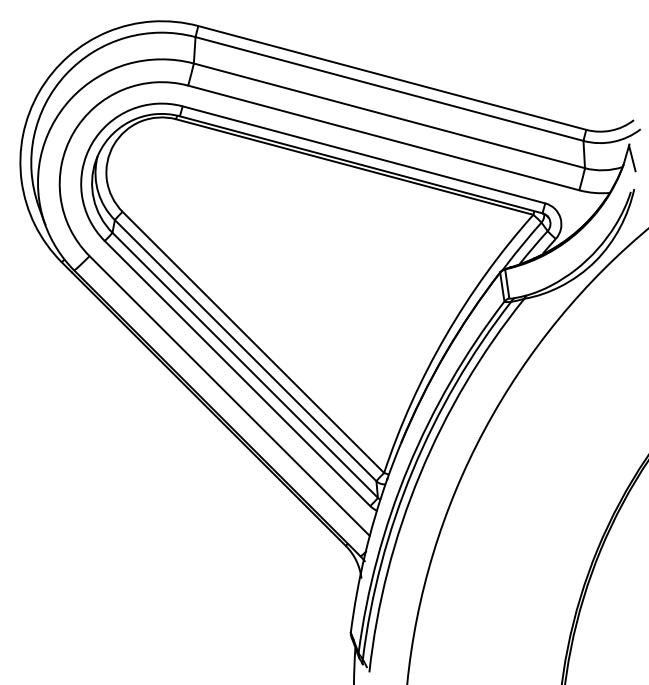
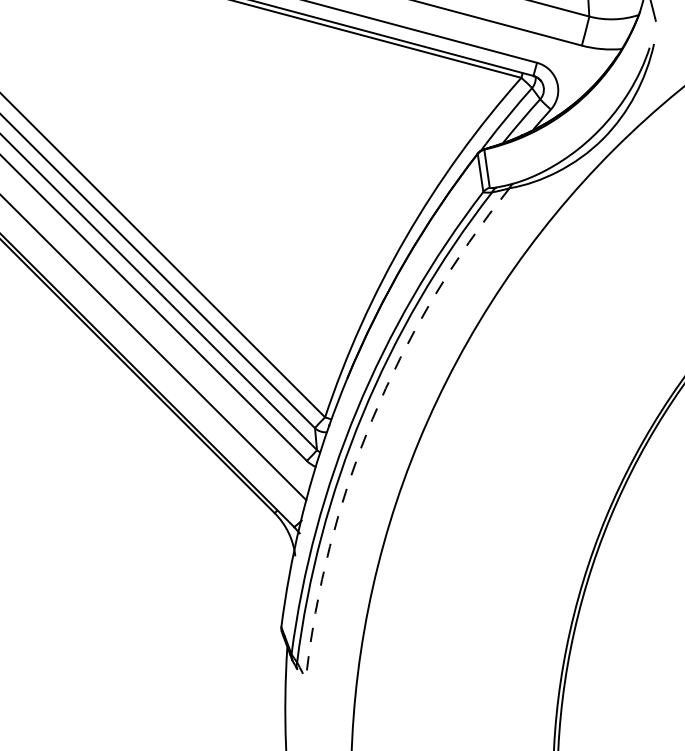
arc: (420, 474) -> (372, 419), solid -> dashed

